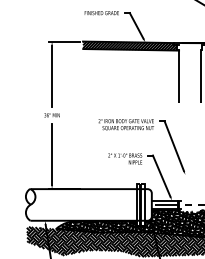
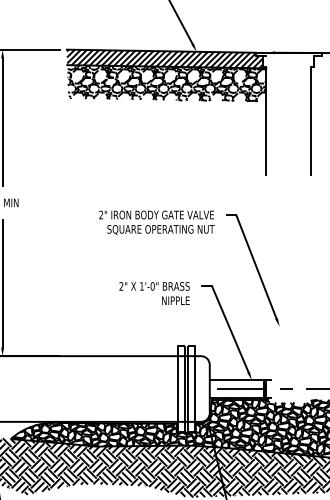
hatch: (131, 57) -> (167, 82), added

